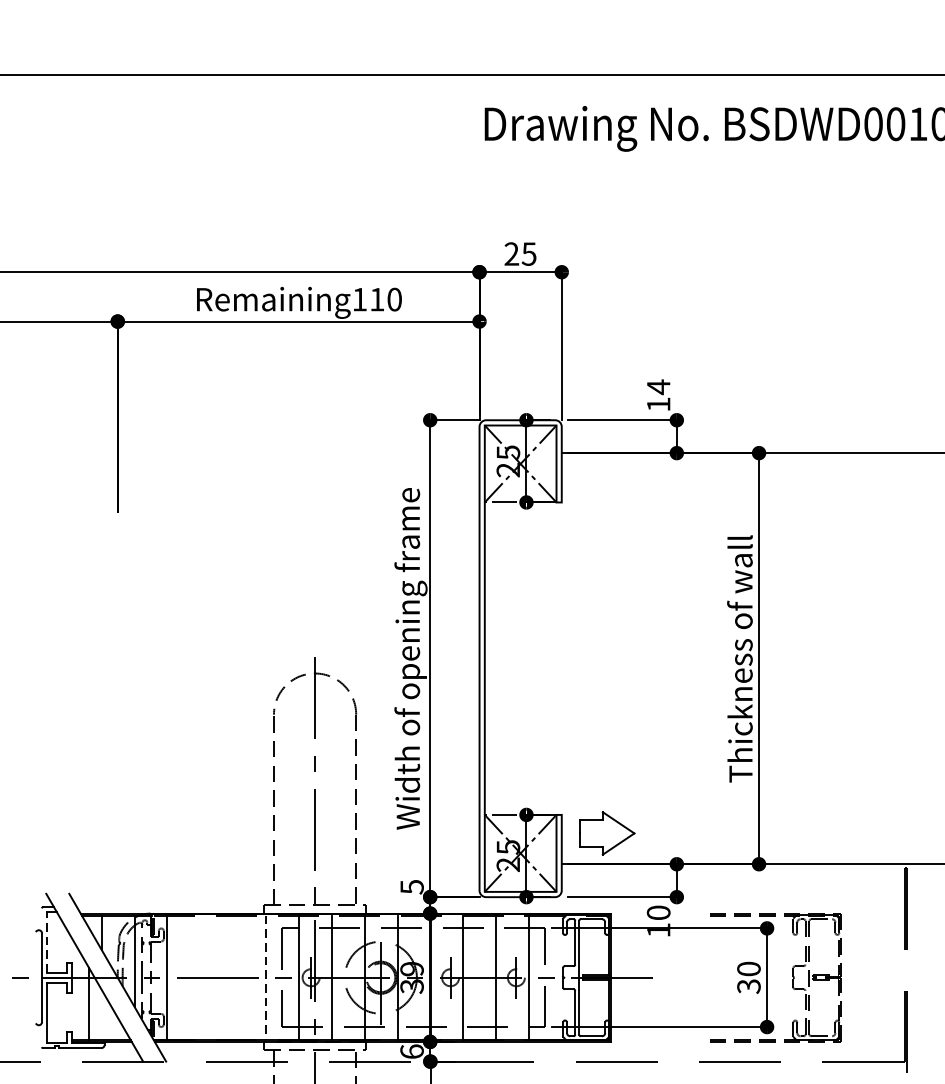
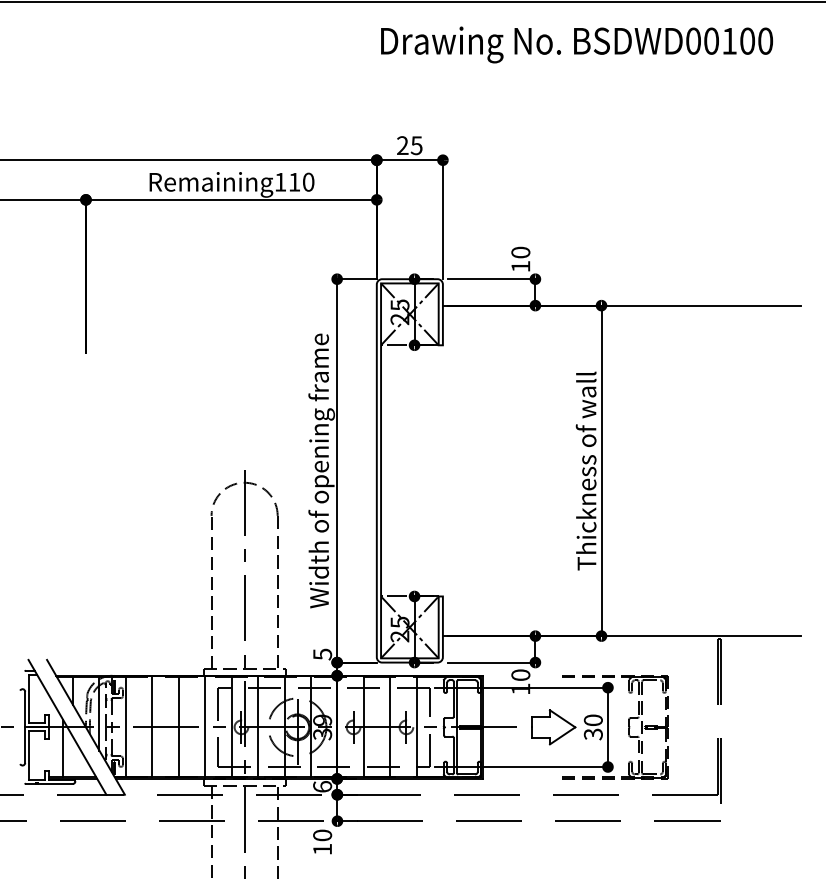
text: (658, 387) -> (520, 252), 14 -> 10
part: (607, 833) -> (553, 727), moved
line: (47, 941) -> (29, 698), dashed -> solid
line: (200, 977) -> (152, 727), added
line: (232, 977) -> (178, 727), added
line: (266, 977) -> (205, 727), dashed -> solid

